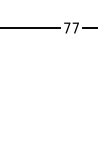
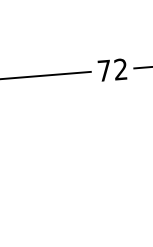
text: (75, 27) -> (120, 68), 77 -> 72

